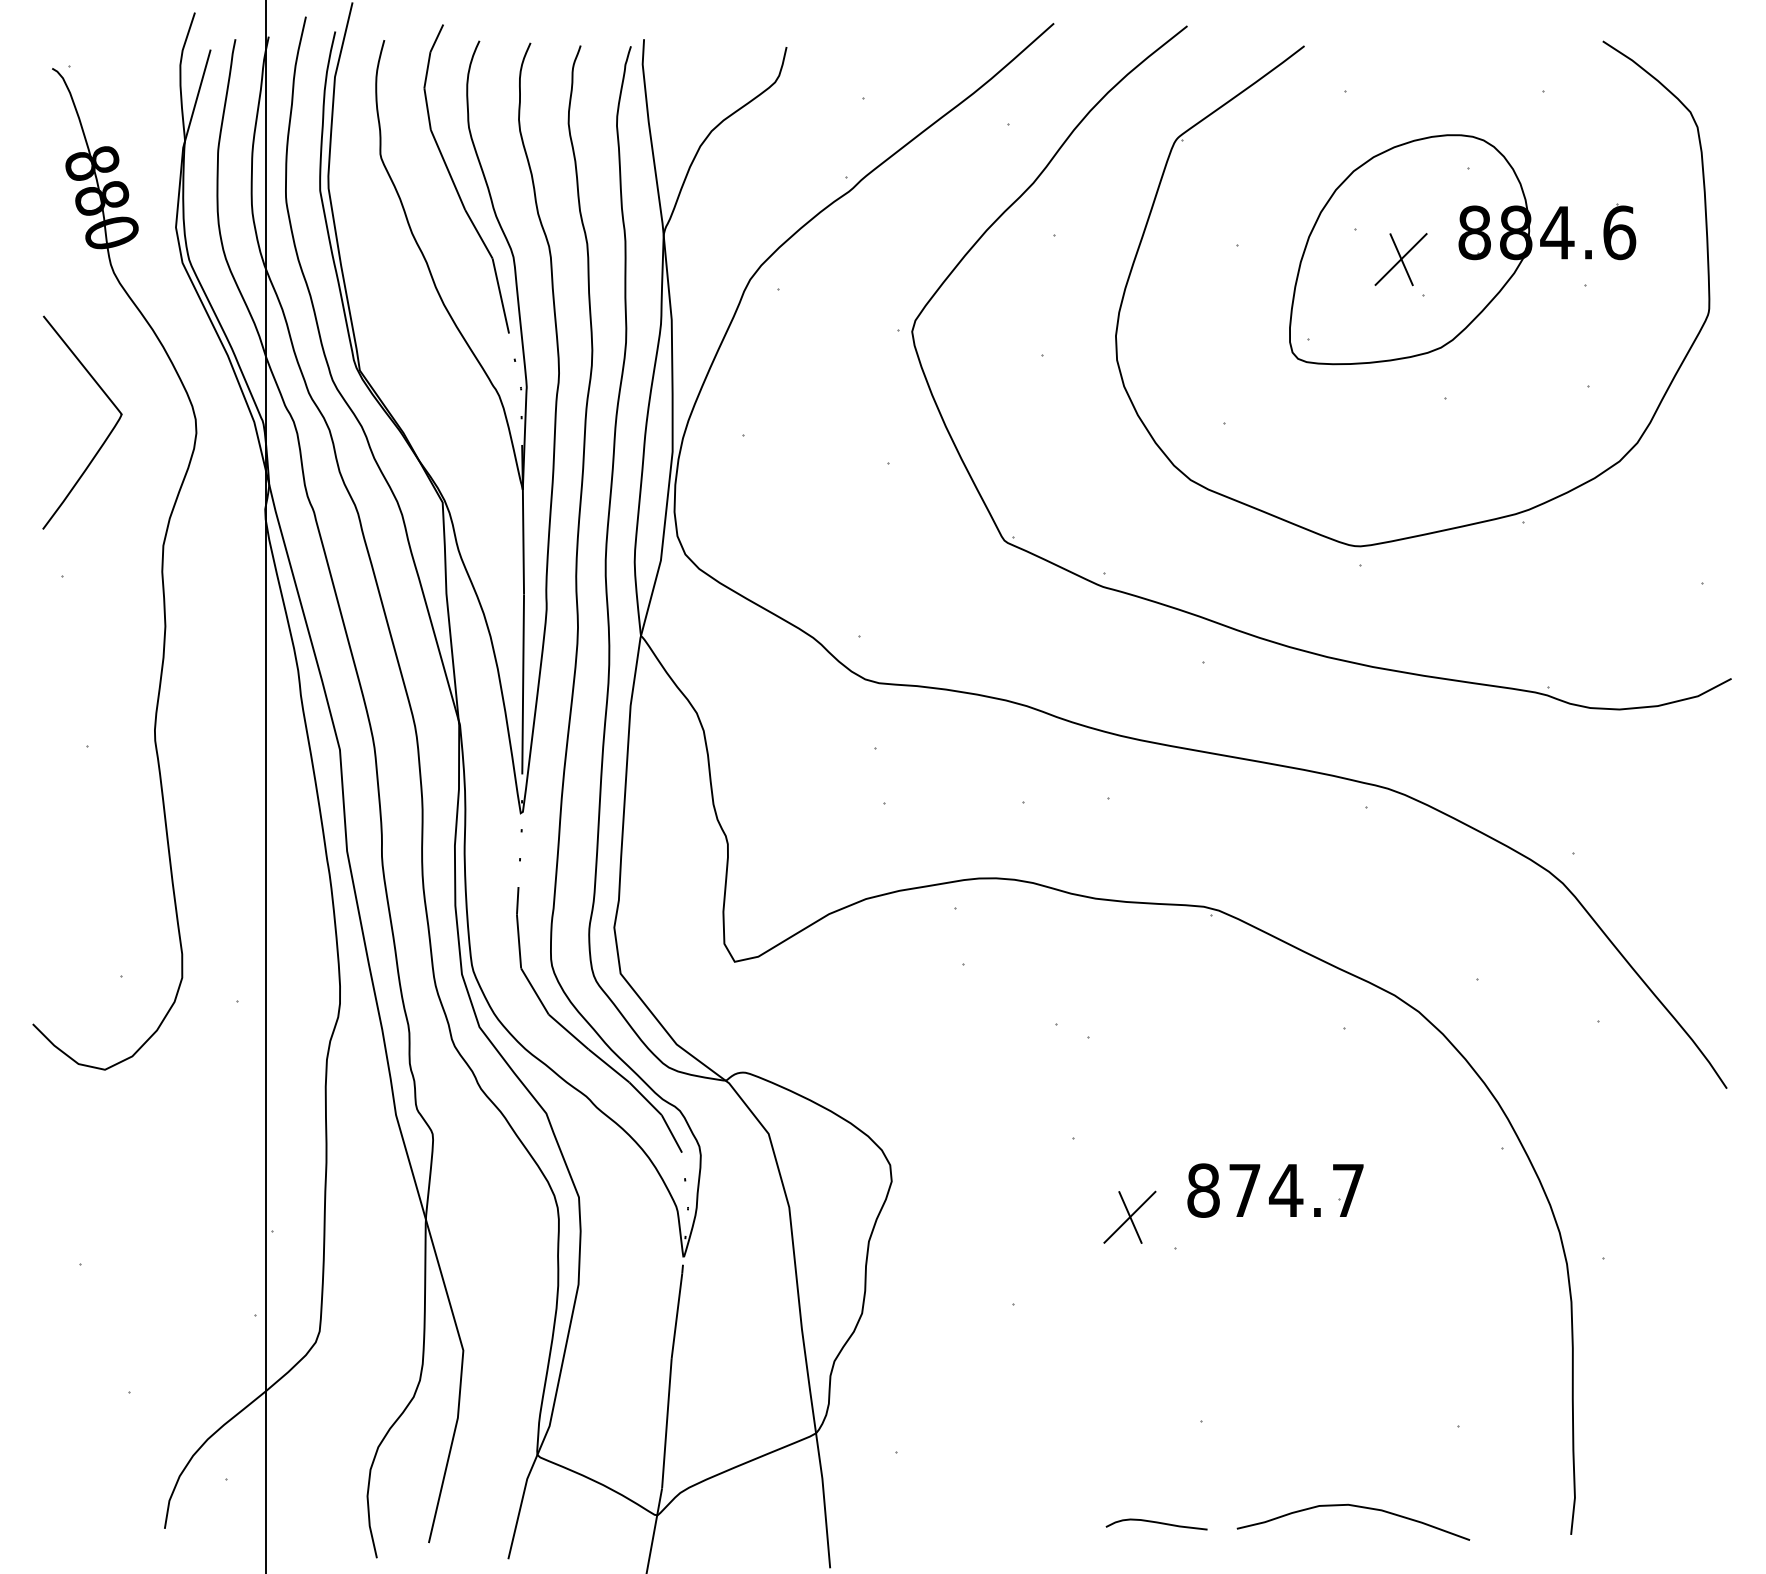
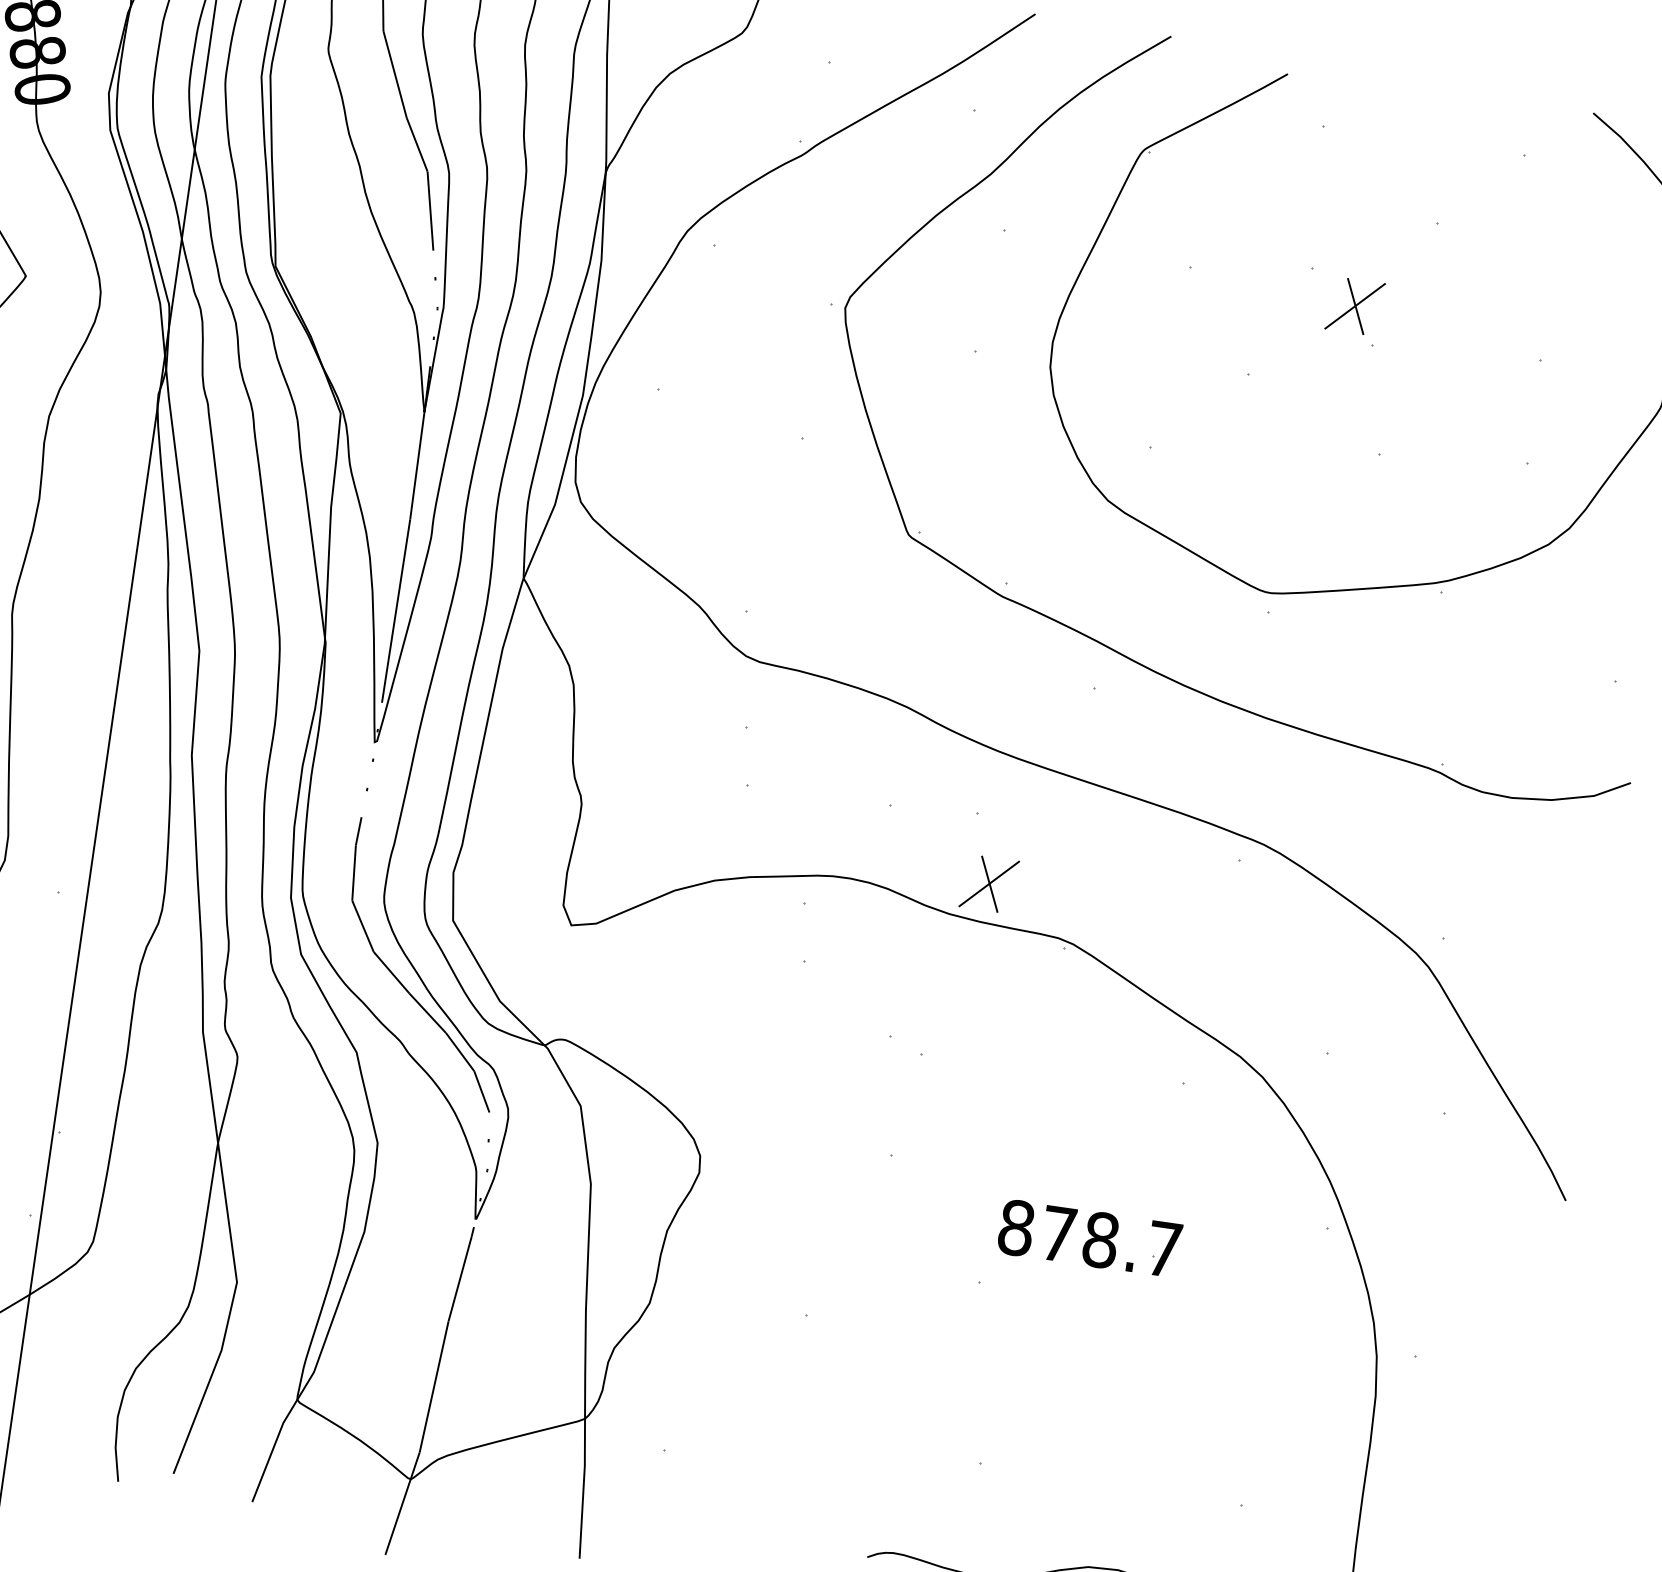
part: (1462, 249) -> (1419, 305), removed
text: (1286, 1190) -> (1101, 1240), 874.7 -> 878.7
part: (1129, 1216) -> (988, 883), moved

